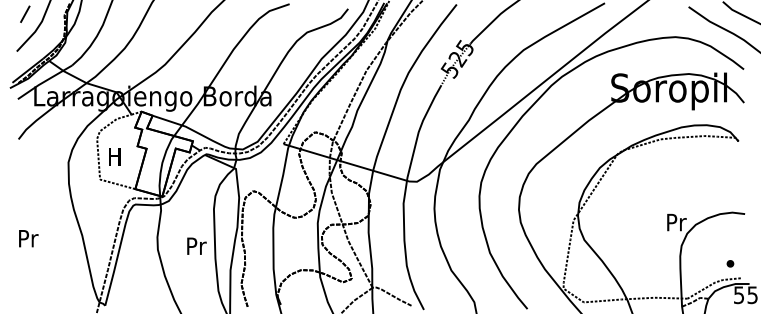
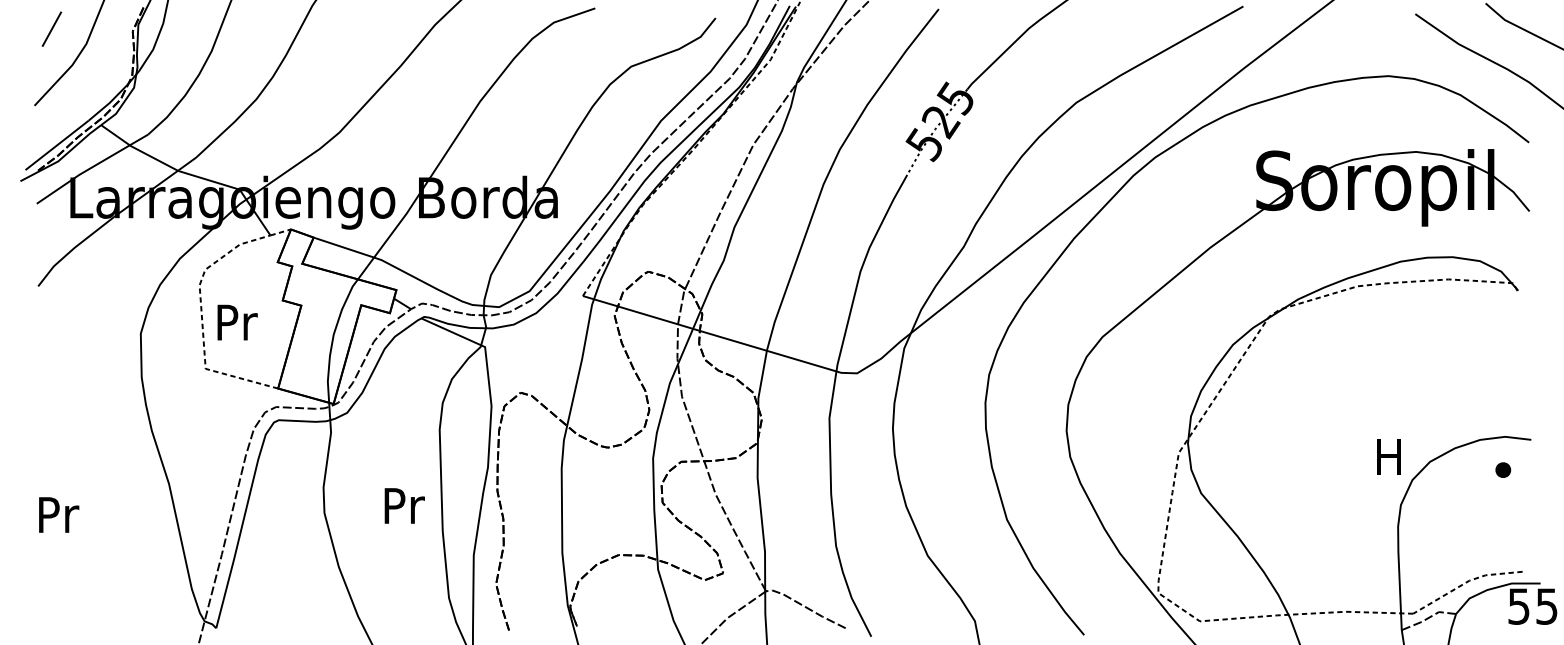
text: (115, 156) -> (237, 321), H -> Pr
text: (676, 222) -> (1390, 457), Pr -> H
text: (28, 238) -> (58, 514), moved
part: (730, 263) -> (1503, 469), moved

